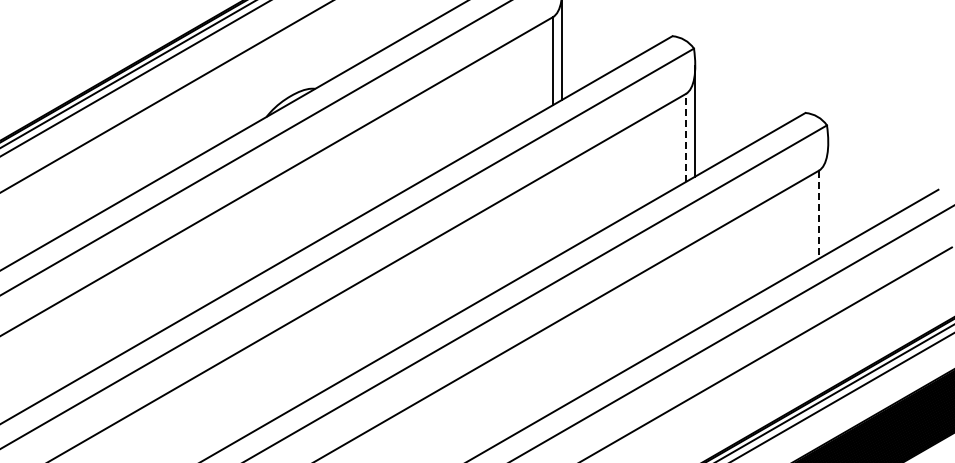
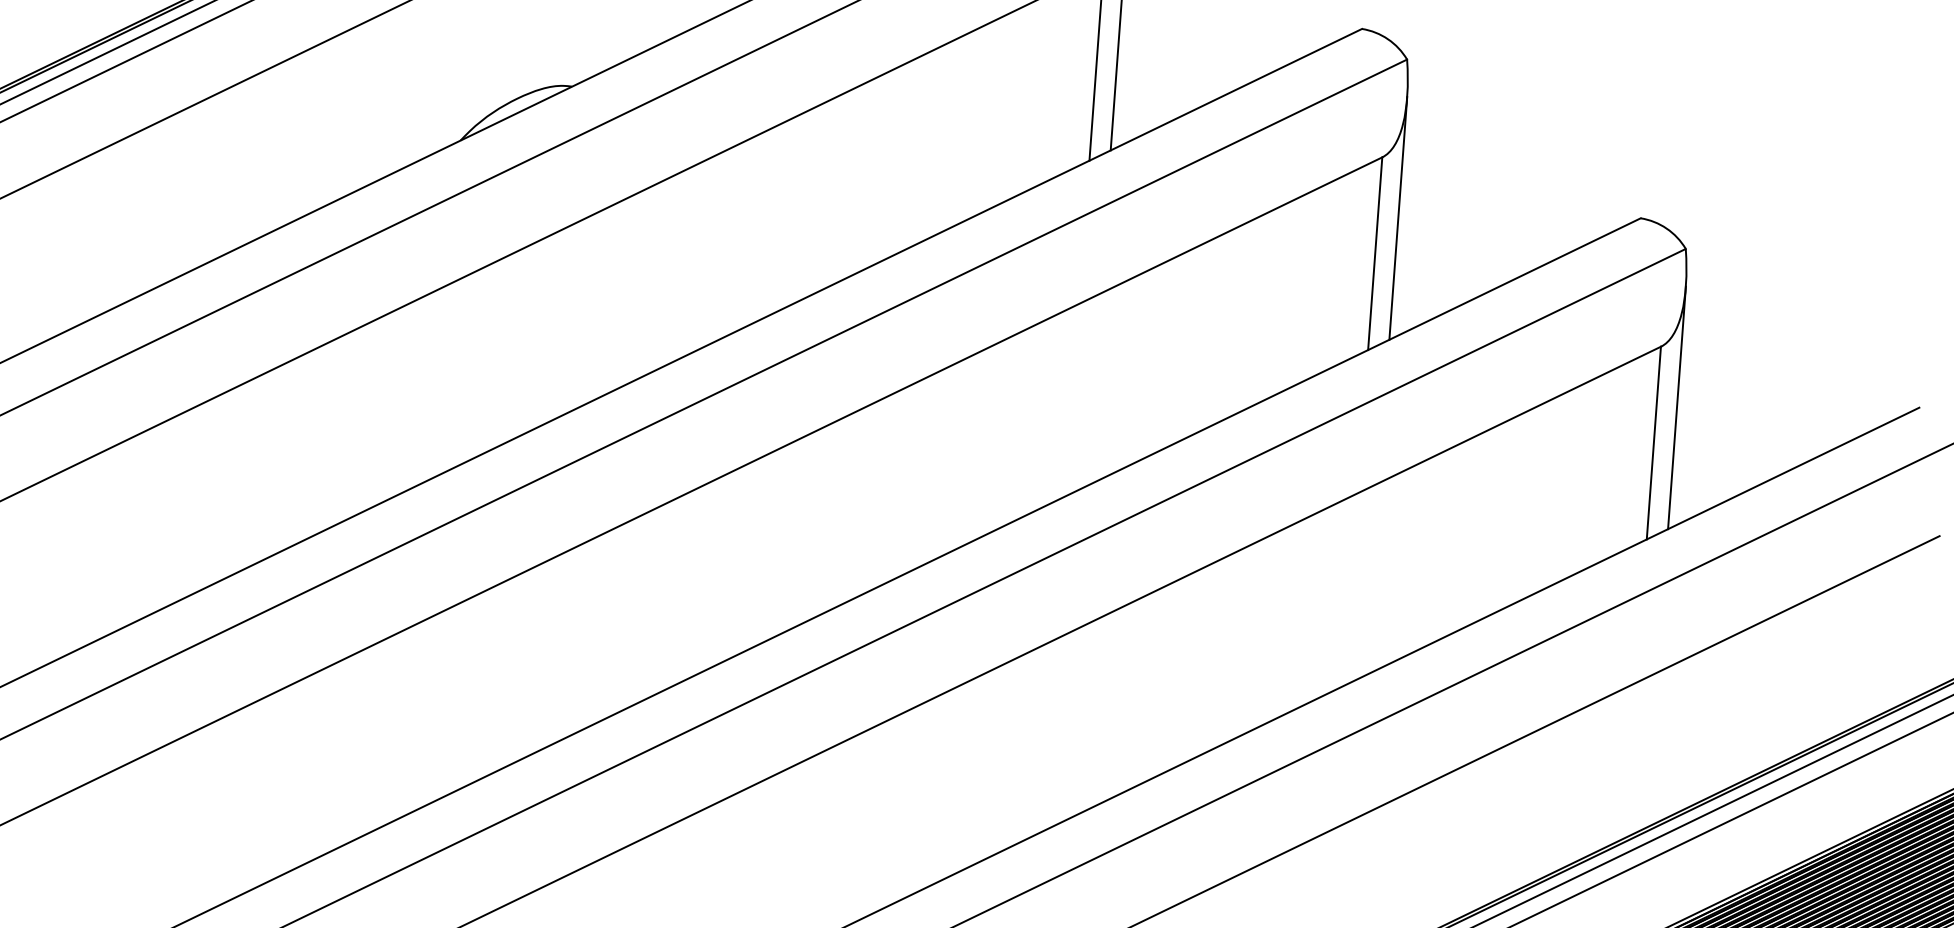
line: (685, 137) -> (1374, 252), dashed -> solid
line: (828, 197) -> (1677, 406), added
line: (818, 215) -> (1652, 444), dashed -> solid

